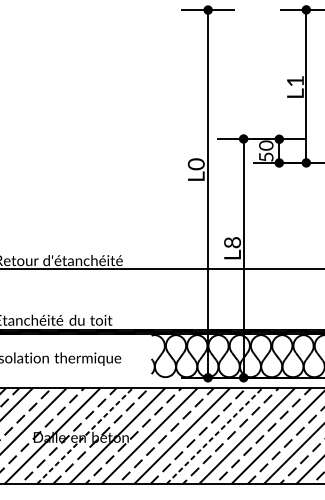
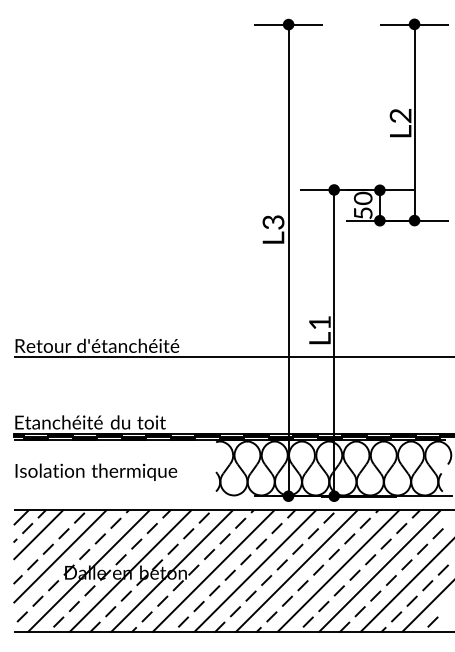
text: (295, 80) -> (400, 115), L1 -> L2
text: (196, 164) -> (273, 222), L0 -> L3
text: (232, 242) -> (319, 322), L8 -> L1
line: (84, 436) -> (130, 571), dashed -> solid
line: (214, 436) -> (296, 571), dashed -> solid

